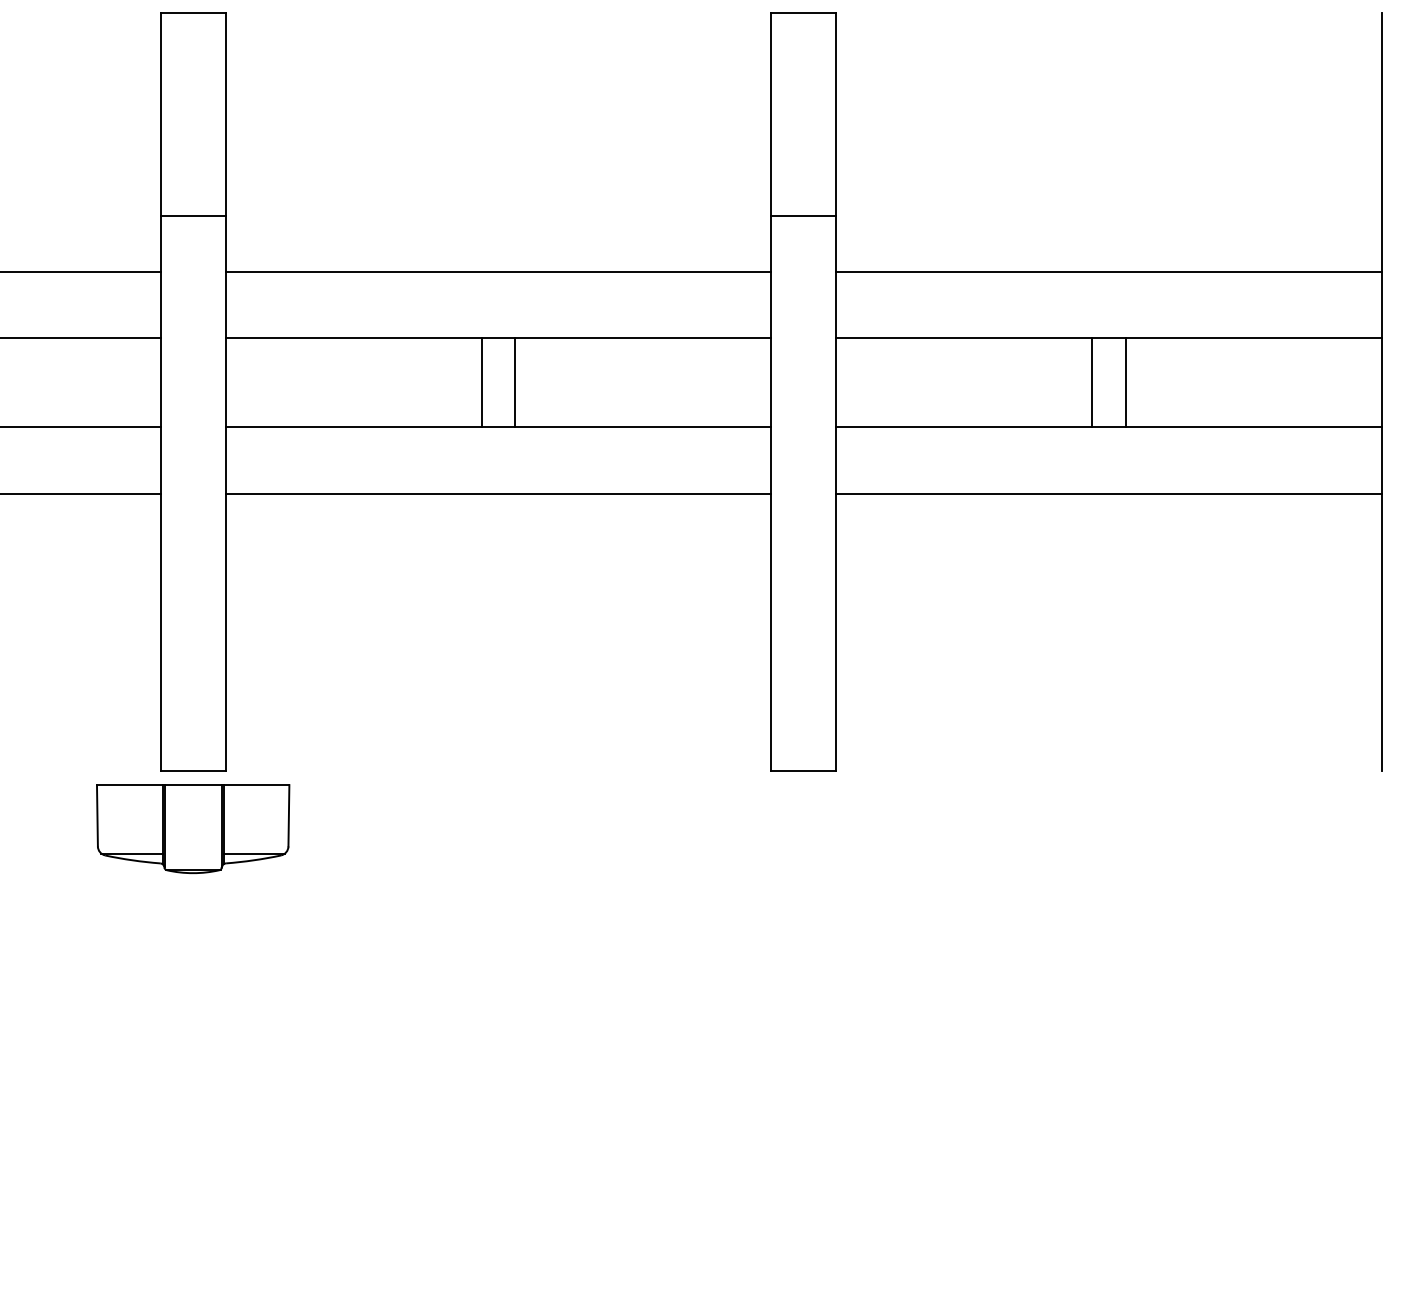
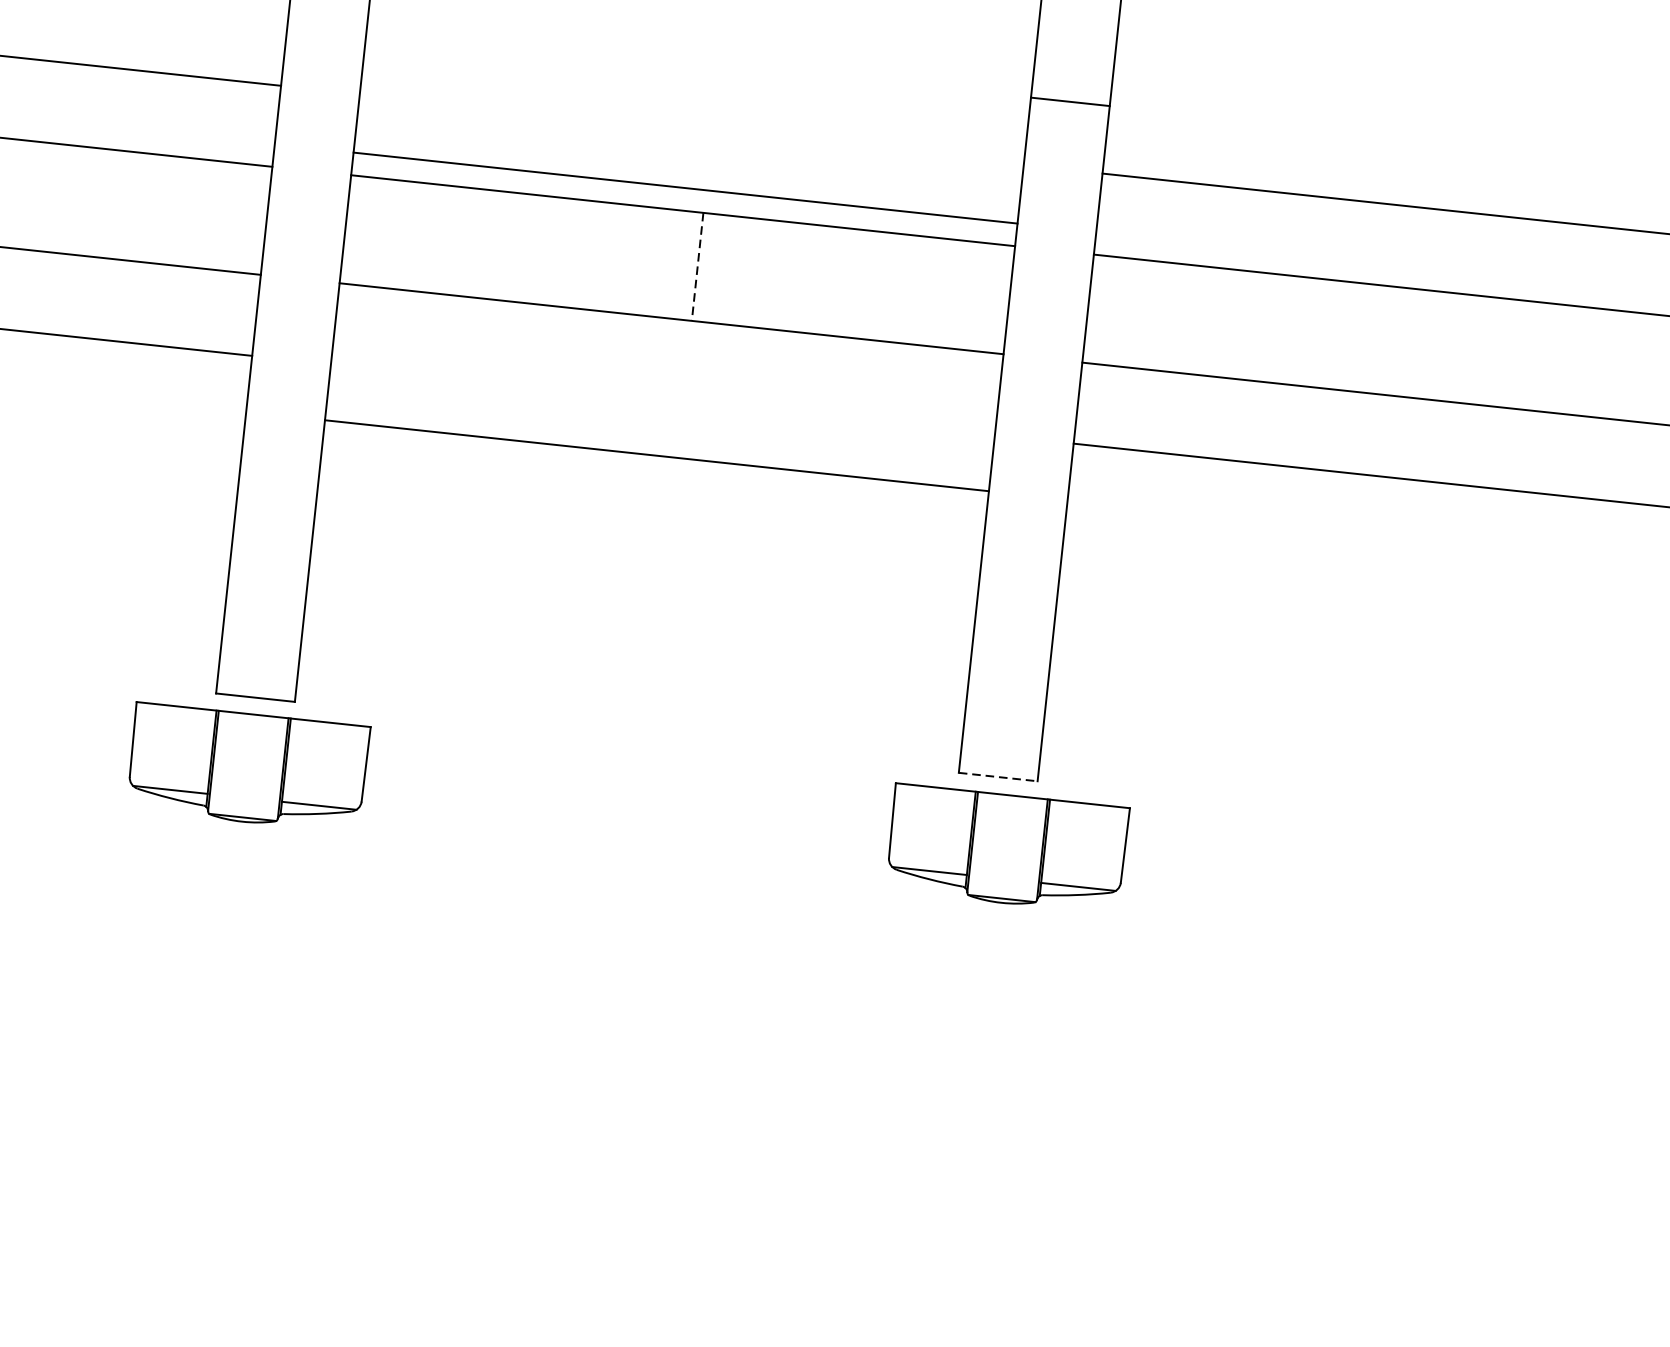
line: (192, 216) -> (326, 22), removed
line: (498, 271) -> (685, 187), moved
line: (481, 382) -> (656, 262), removed
line: (1092, 382) -> (1400, 341), removed
line: (1125, 382) -> (1440, 345), removed
line: (515, 383) -> (698, 267), solid -> dashed
line: (498, 493) -> (657, 455), moved
line: (804, 771) -> (999, 777), solid -> dashed
part: (817, 828) -> (1007, 848), added

